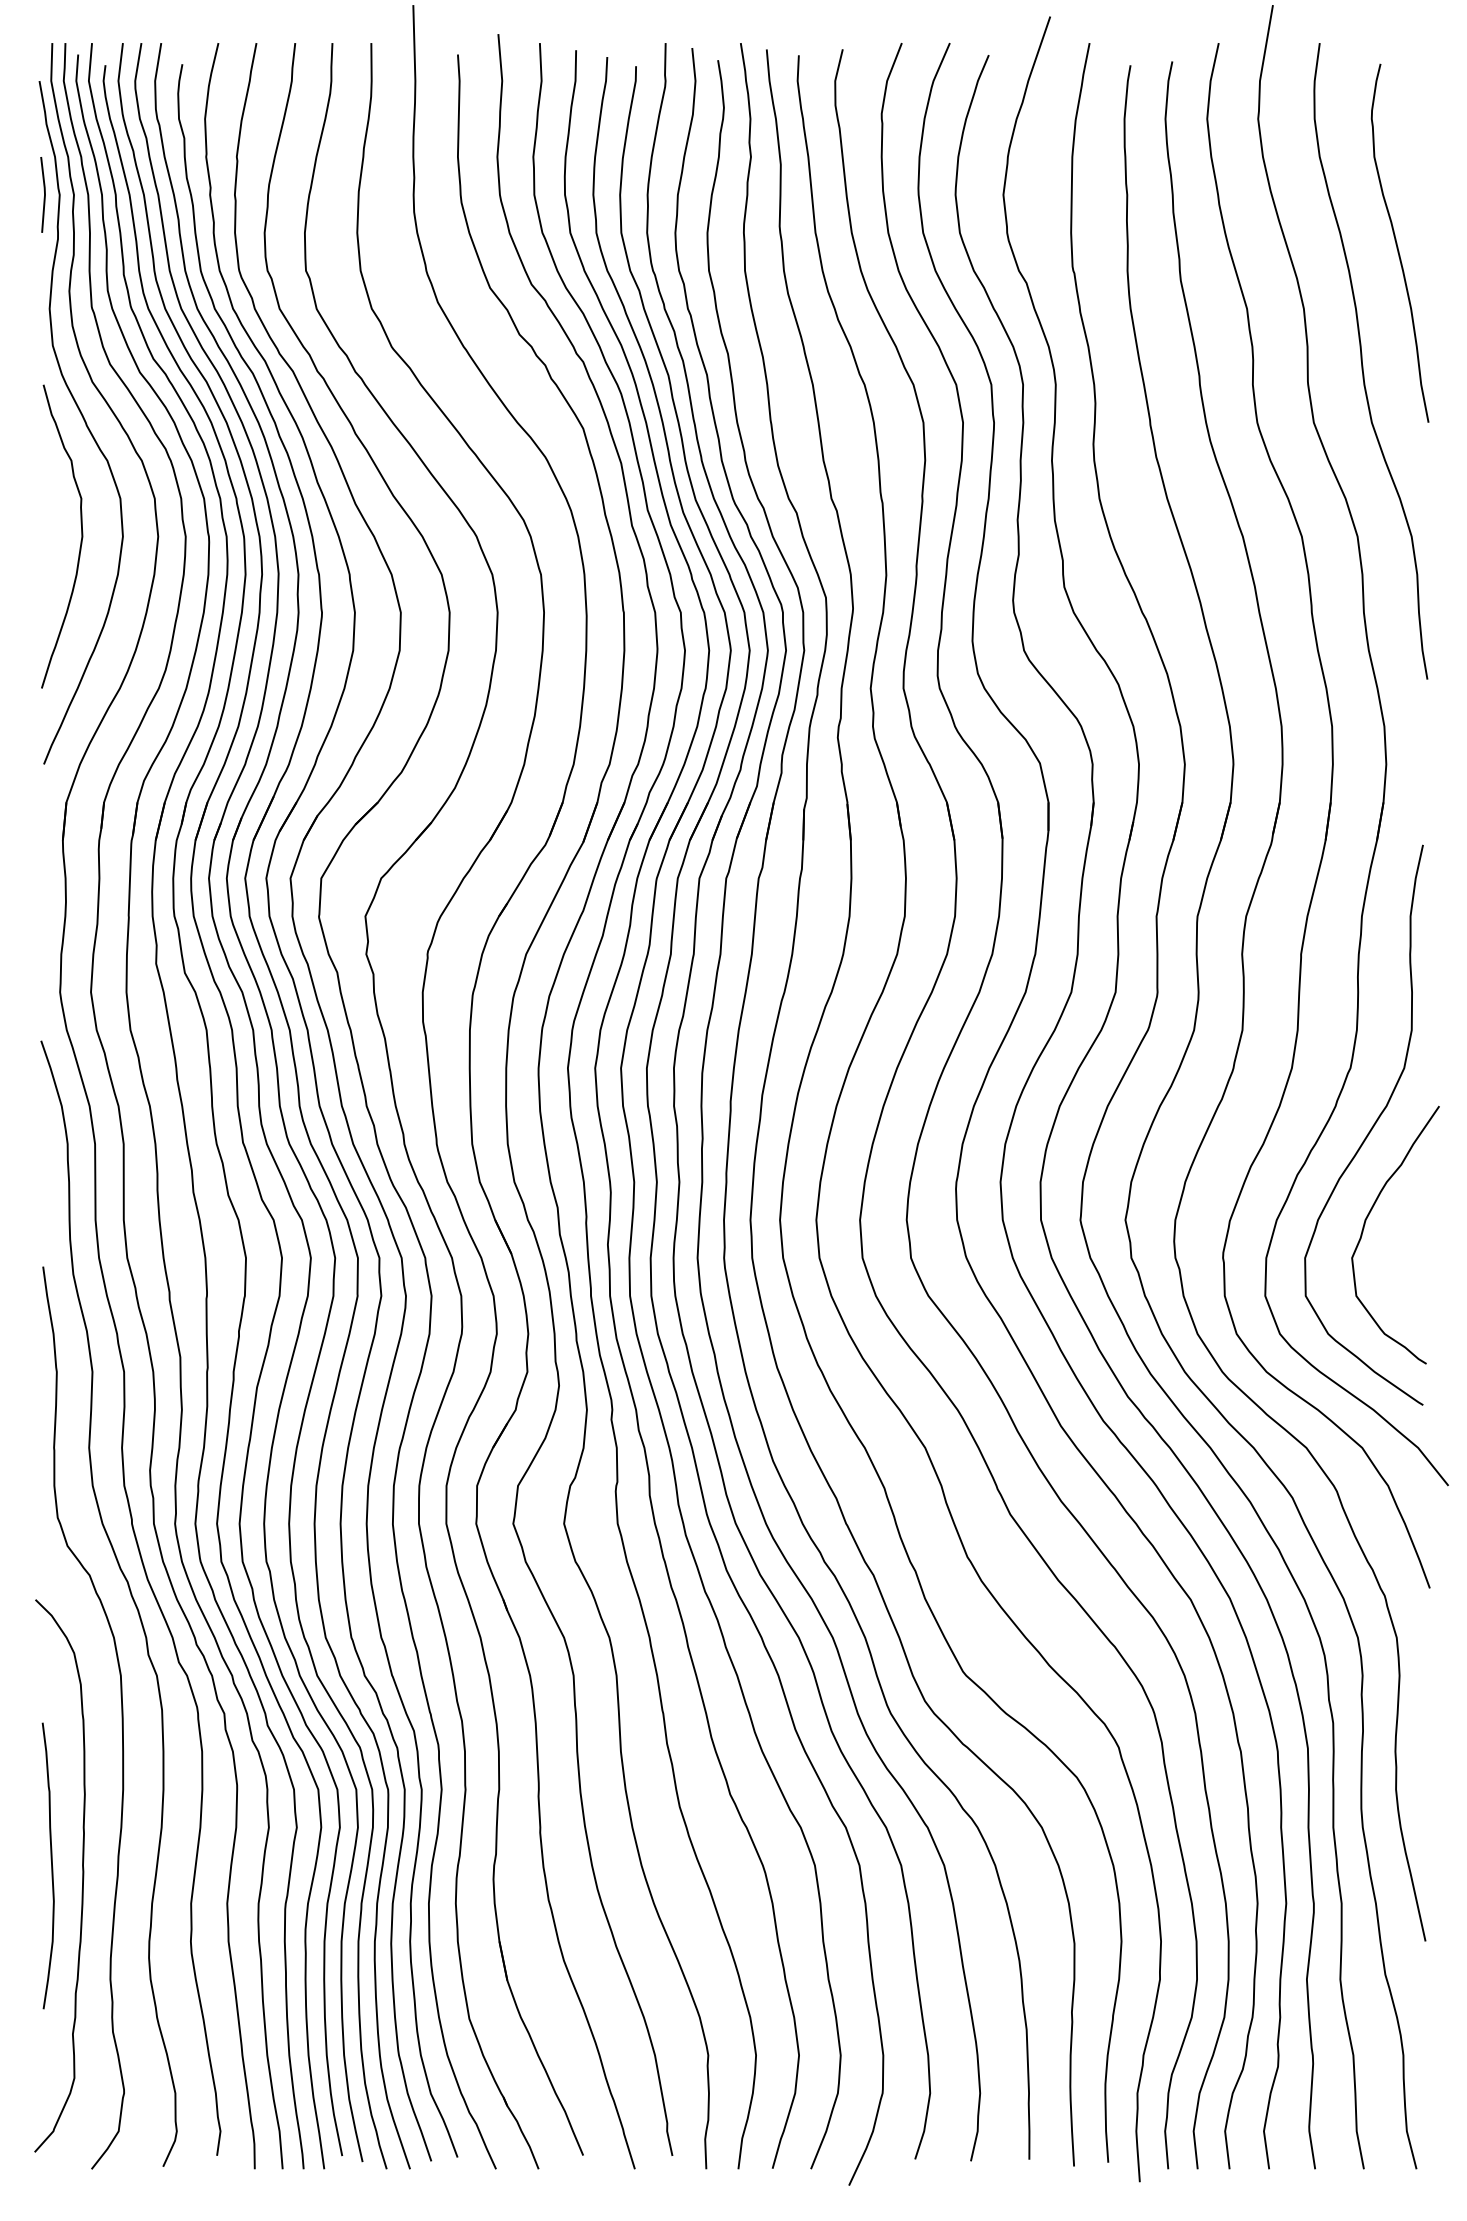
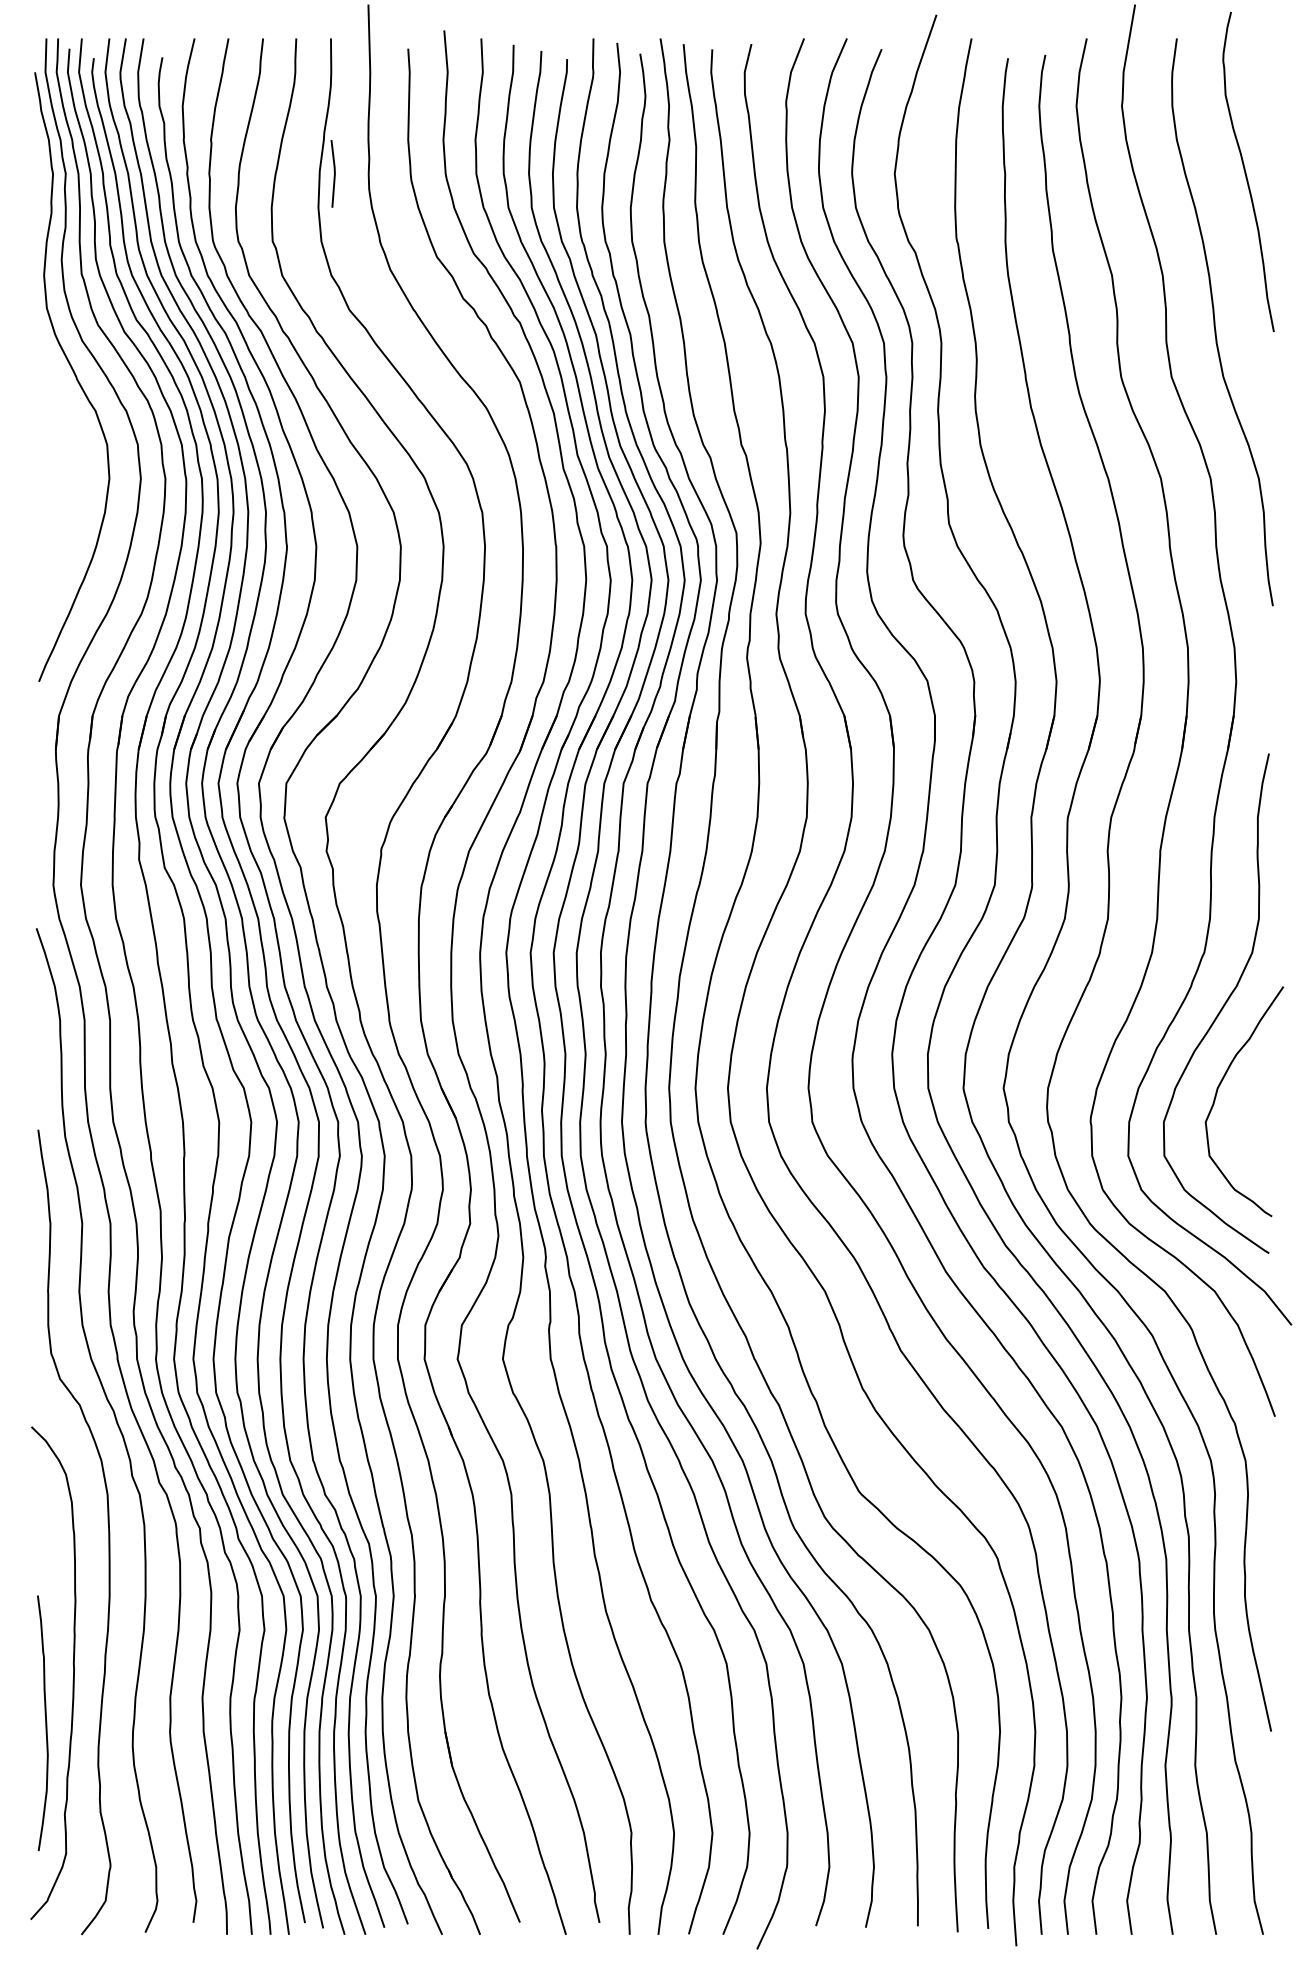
line: (44, 194) -> (334, 173), moved
curve: (1397, 243) -> (1246, 172), moved
curve: (80, 540) -> (71, 482), removed
curve: (51, 1866) -> (45, 1723), moved

